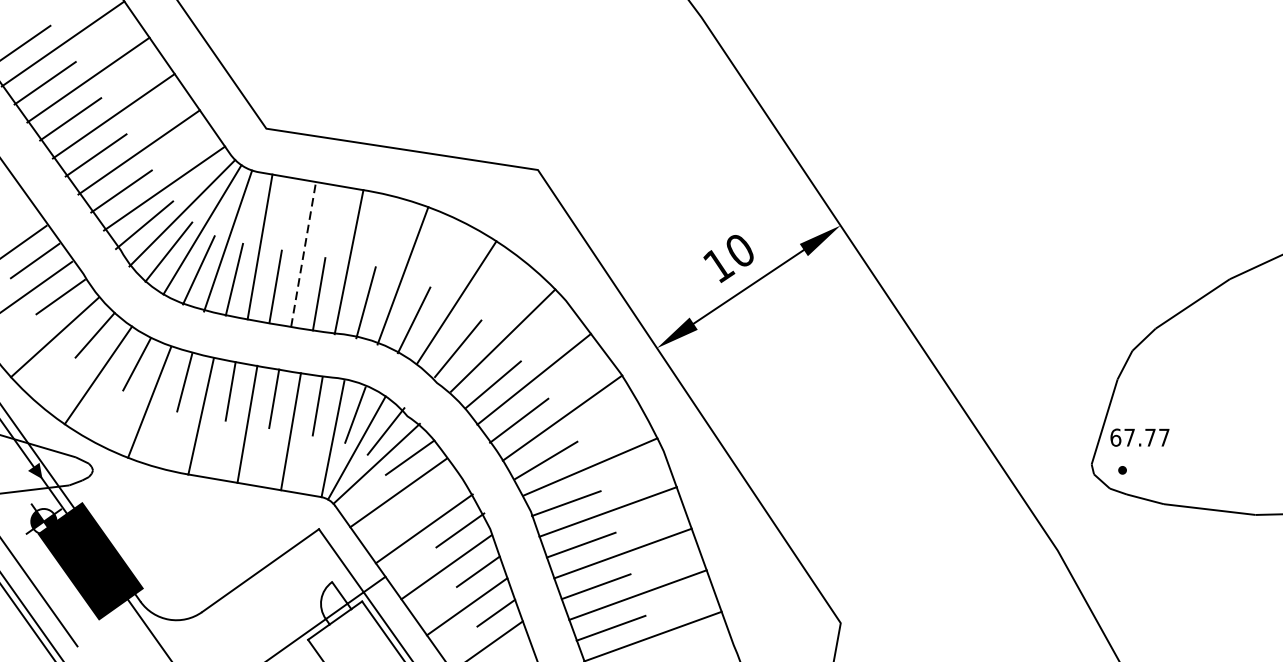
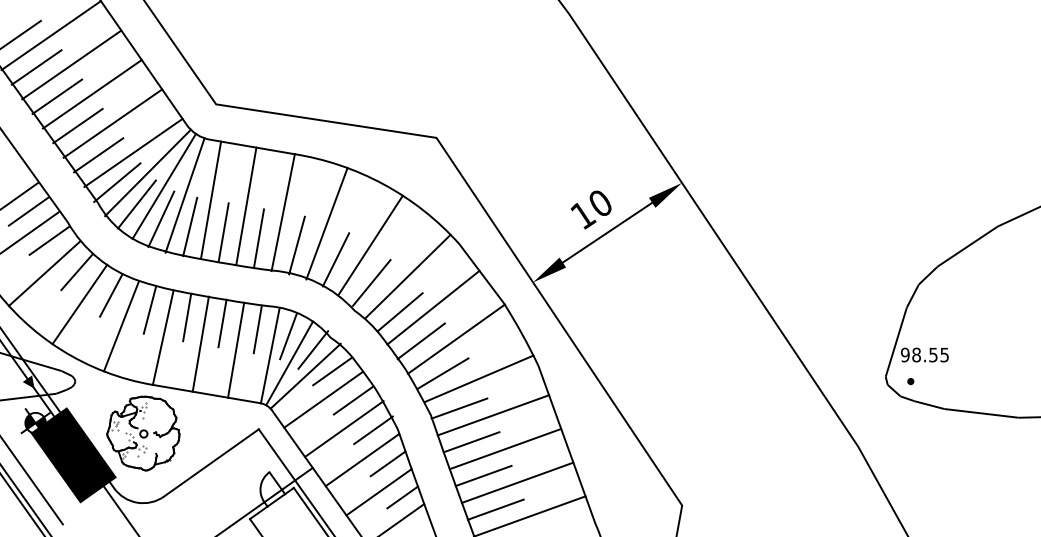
line: (303, 254) -> (246, 206), dashed -> solid
text: (1139, 436) -> (924, 354), 67.77 -> 98.55
line: (435, 493) -> (353, 400), added
part: (176, 534) -> (143, 433), added

